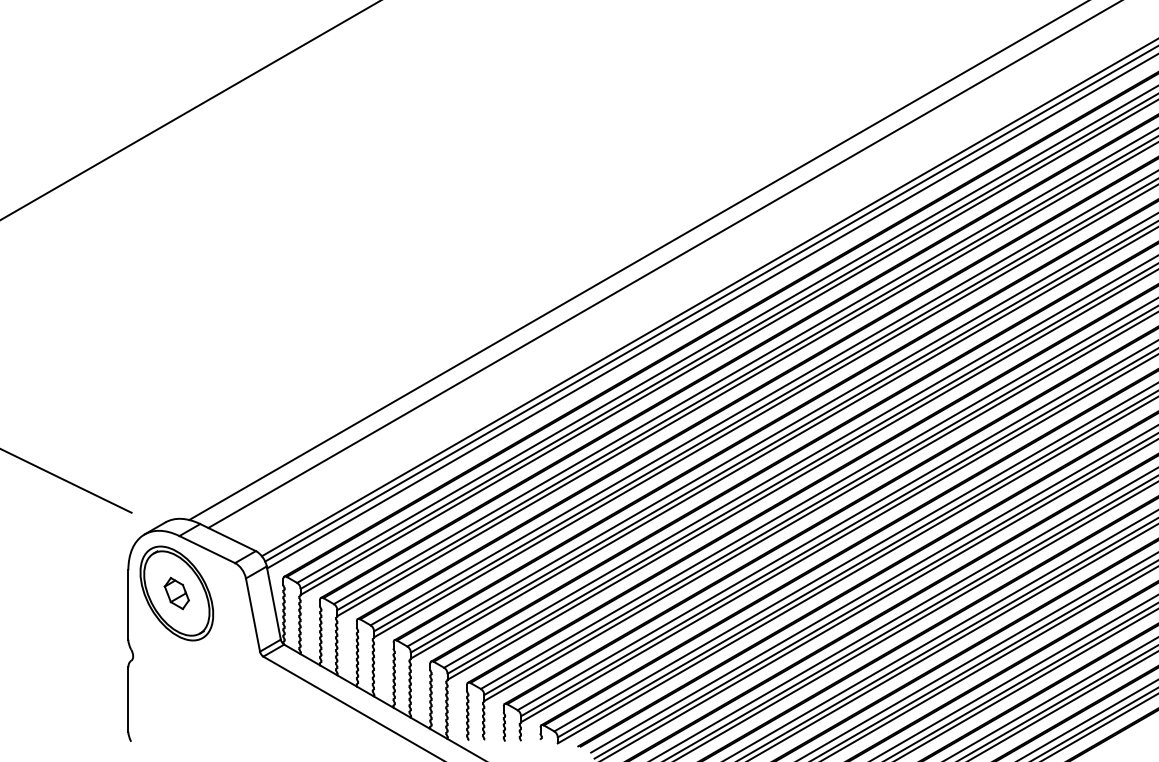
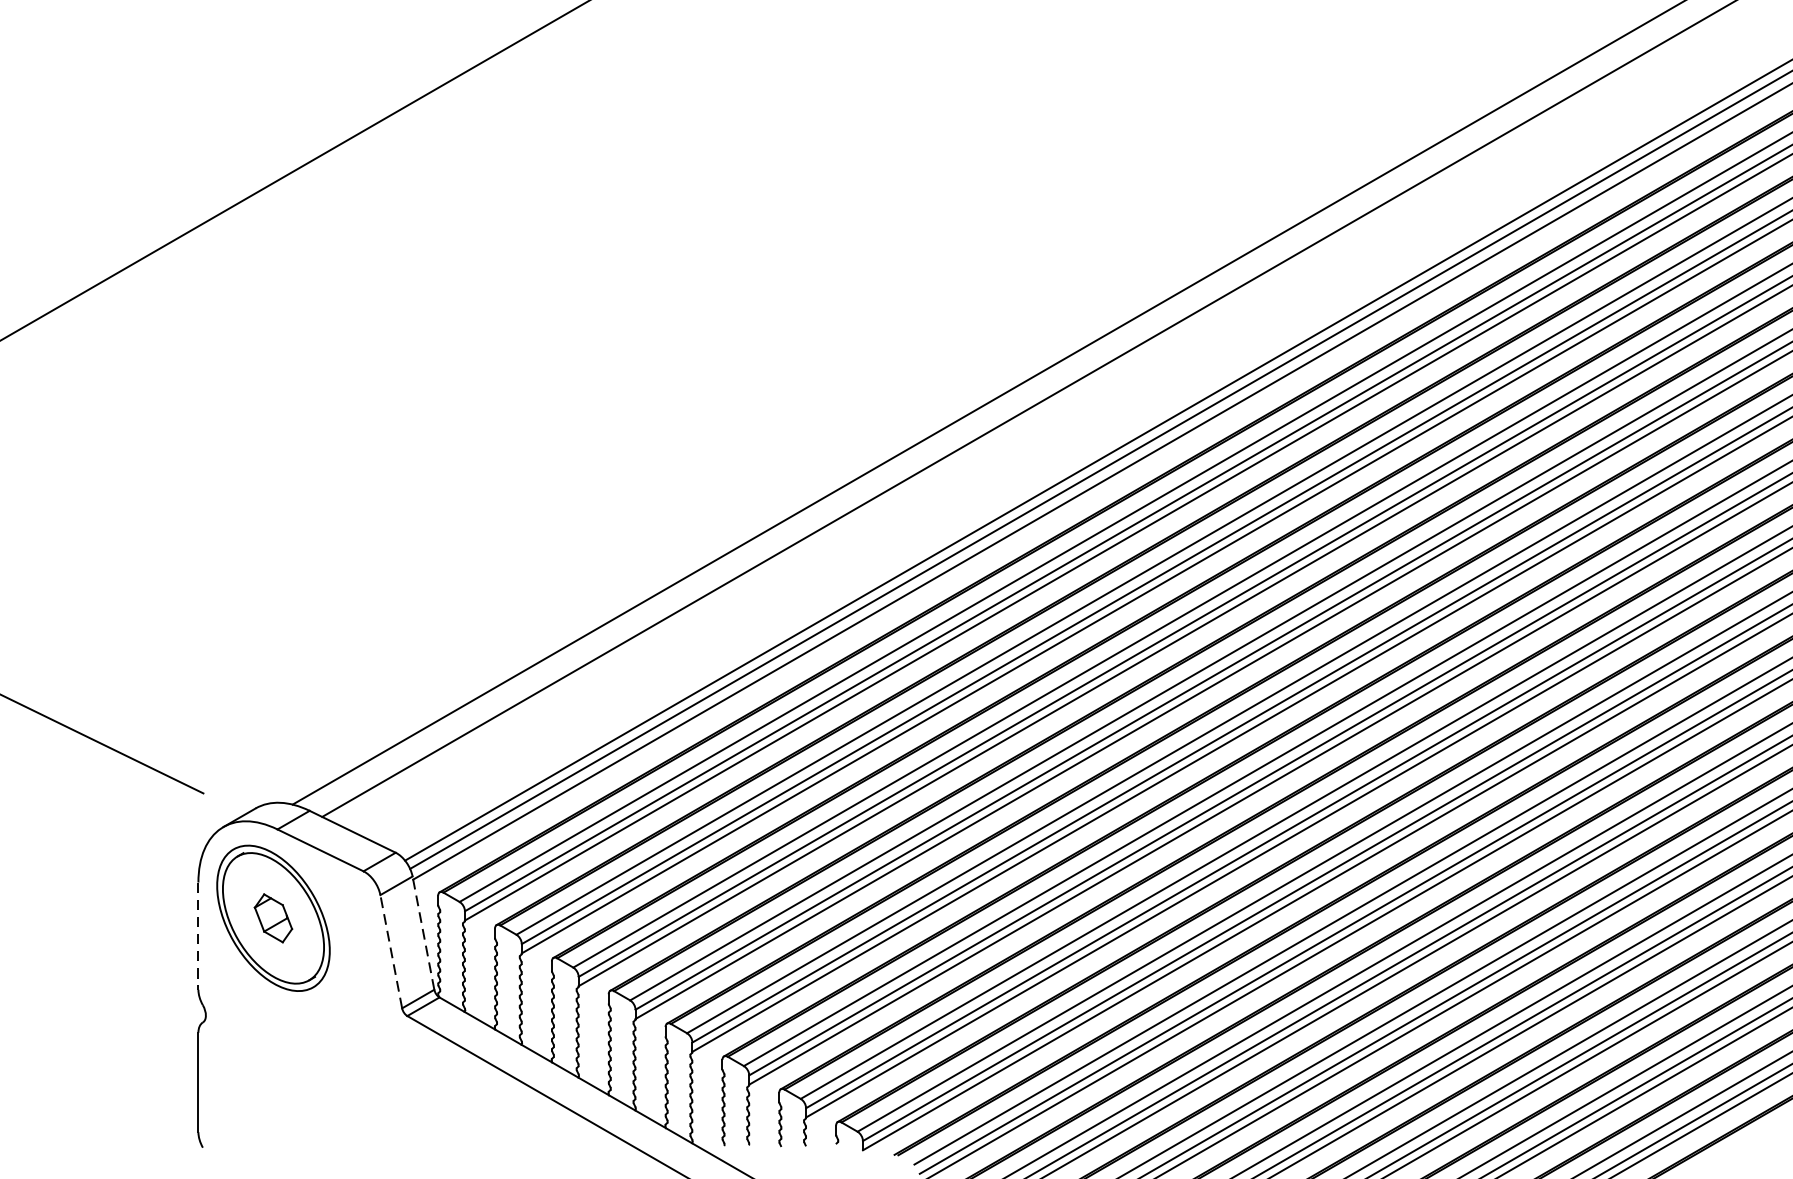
line: (273, 602) -> (422, 932), solid -> dashed
line: (128, 605) -> (198, 936), solid -> dashed
line: (252, 614) -> (390, 950), solid -> dashed

